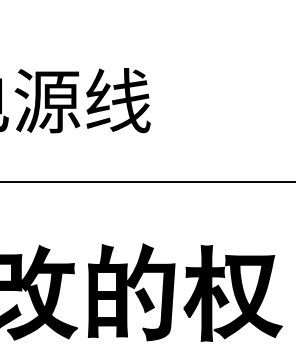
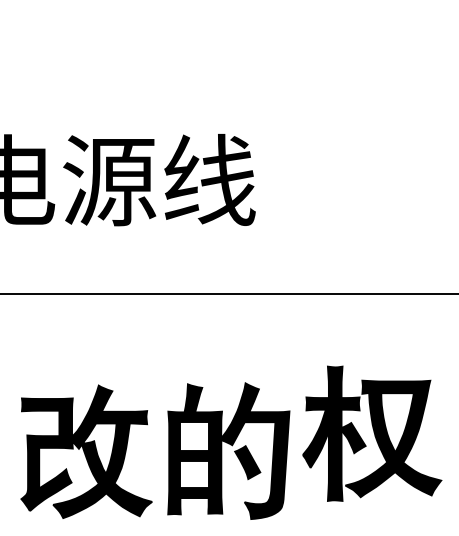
part: (233, 293) -> (372, 433), moved

